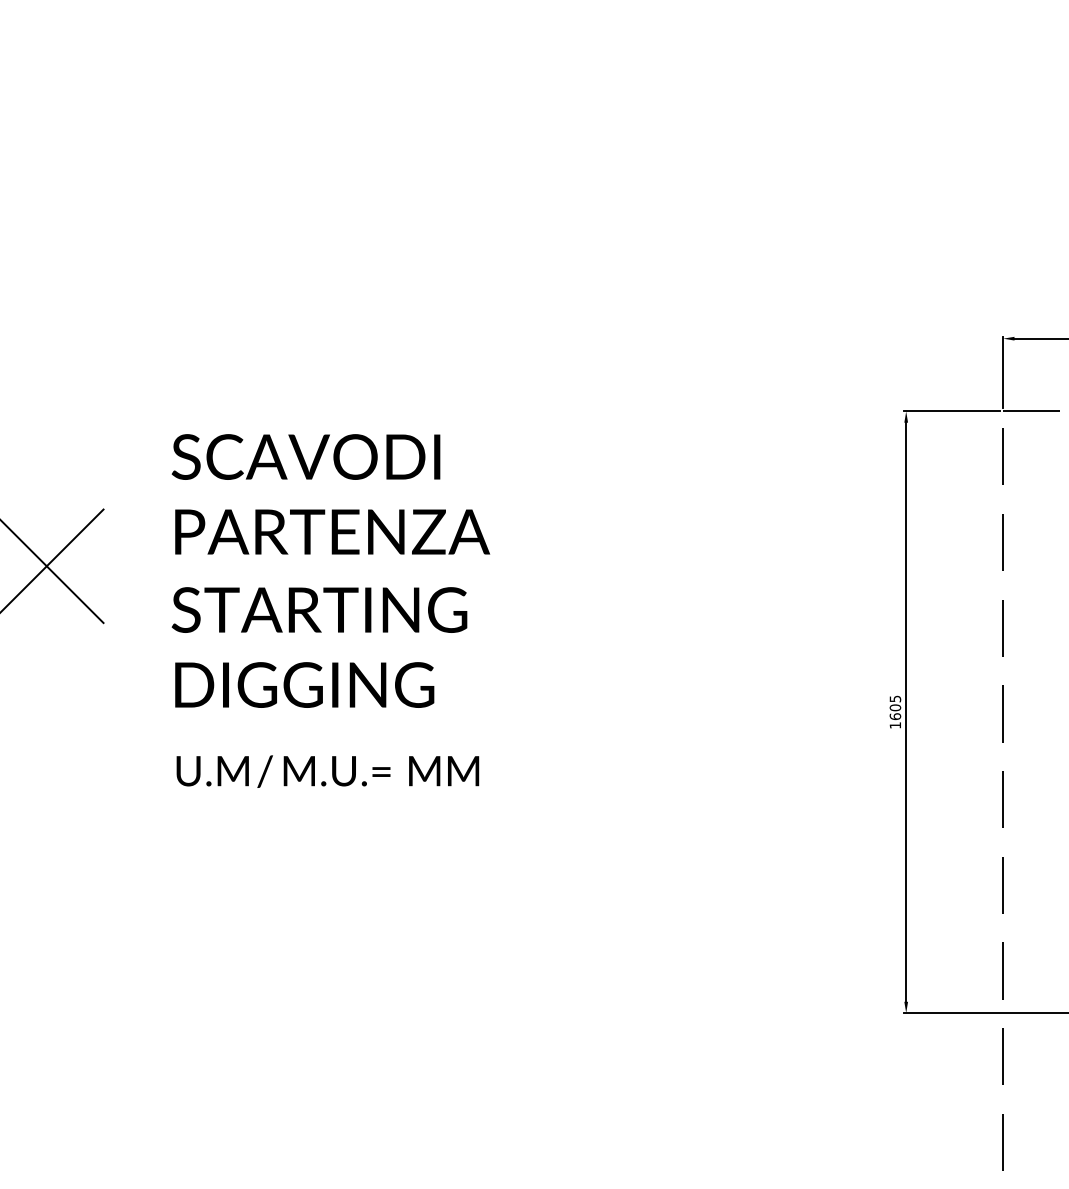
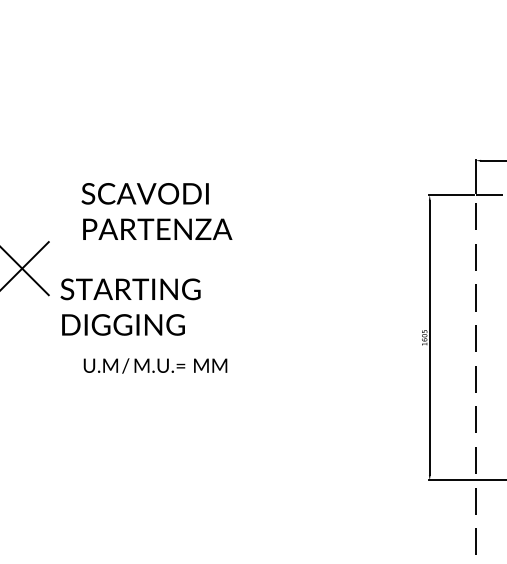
text: (329, 494) -> (156, 211), moved
text: (319, 646) -> (130, 306), moved

